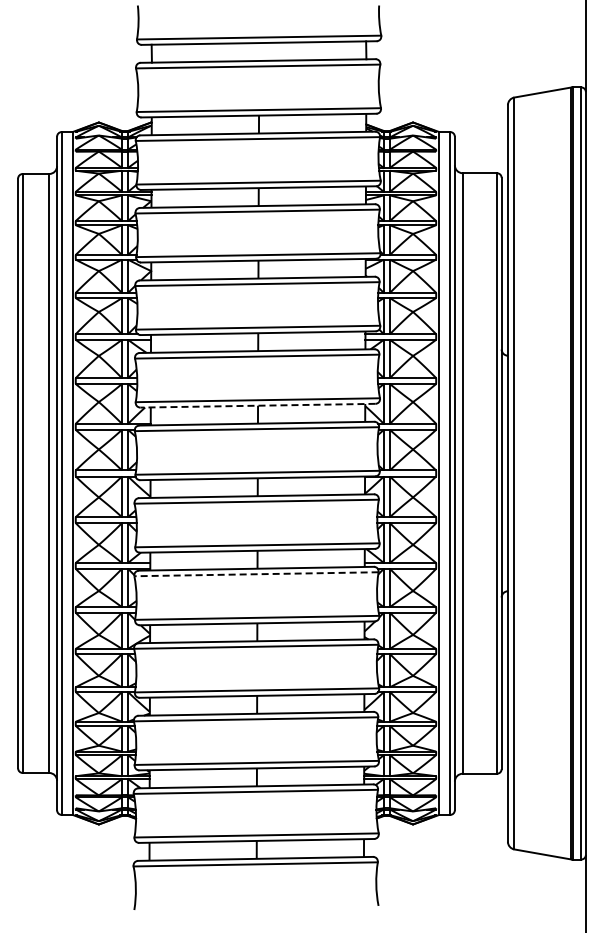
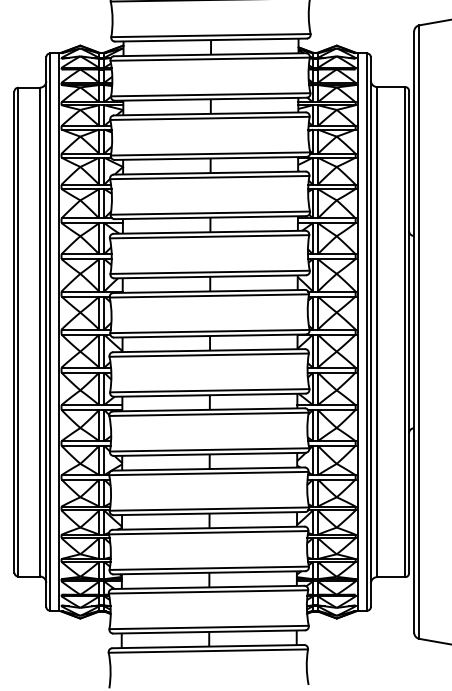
line: (257, 405) -> (209, 276), dashed -> solid
line: (256, 574) -> (209, 414), dashed -> solid

